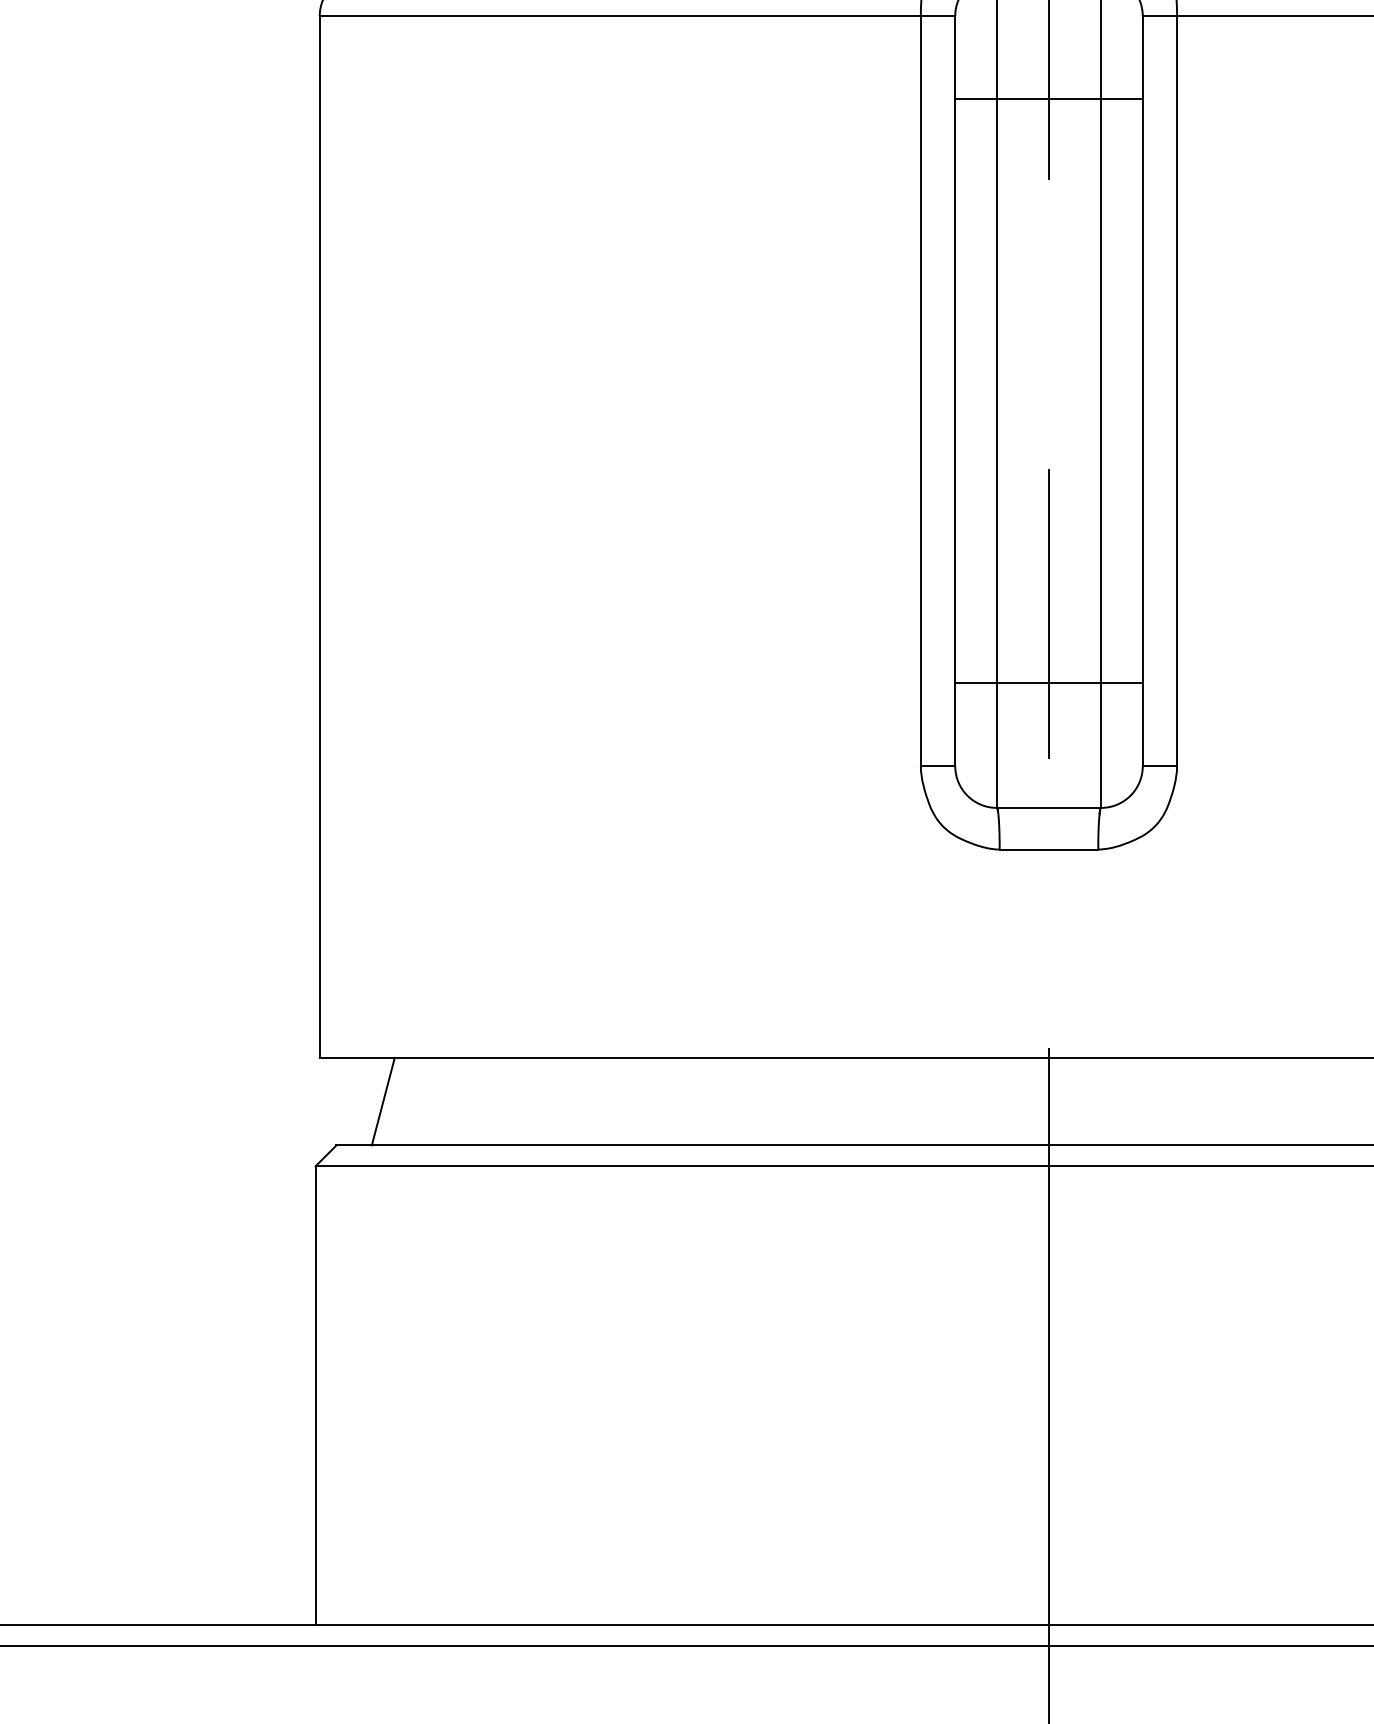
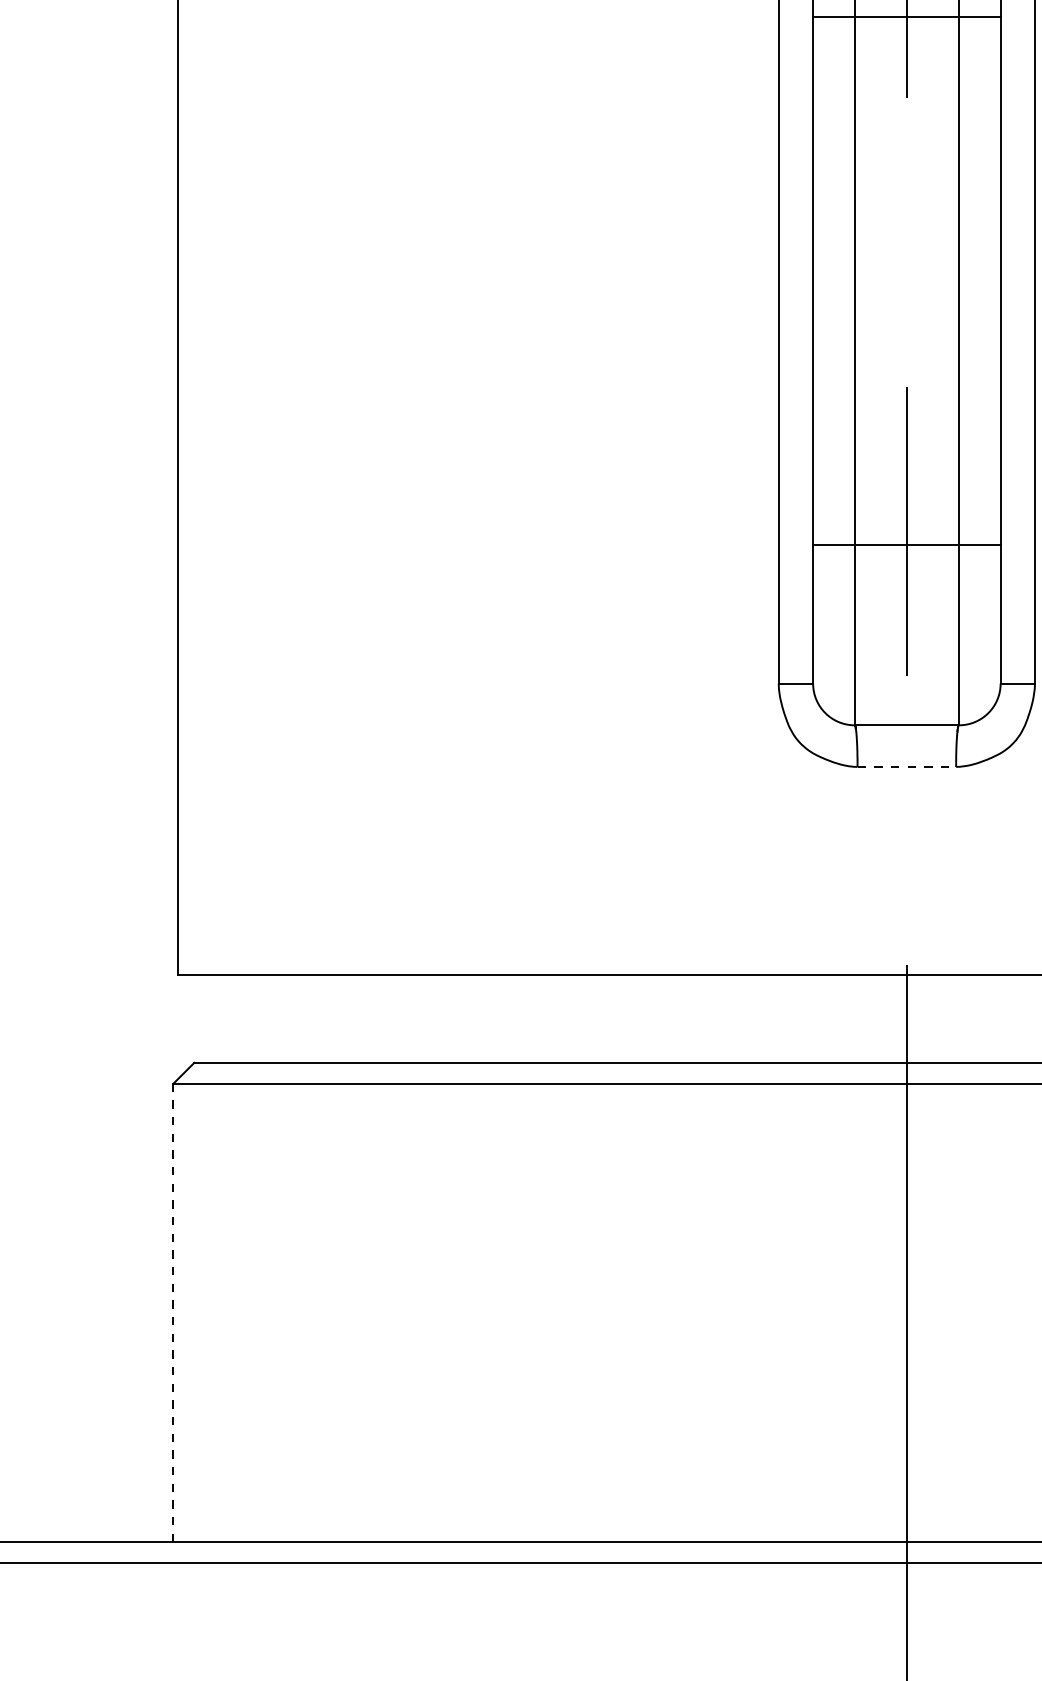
line: (1048, 682) -> (906, 544), moved
line: (1049, 849) -> (907, 766), solid -> dashed
line: (382, 1101) -> (240, 1018), removed
line: (315, 1395) -> (173, 1312), solid -> dashed

